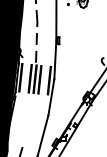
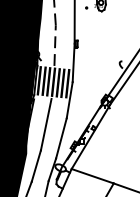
fill: (25, 78) -> (43, 81), added
fill: (44, 80) -> (62, 83), added
line: (27, 121) -> (45, 124), added

